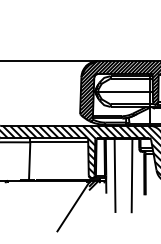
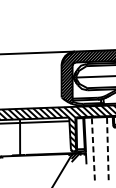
line: (132, 175) -> (108, 148), solid -> dashed
line: (115, 176) -> (93, 149), solid -> dashed

